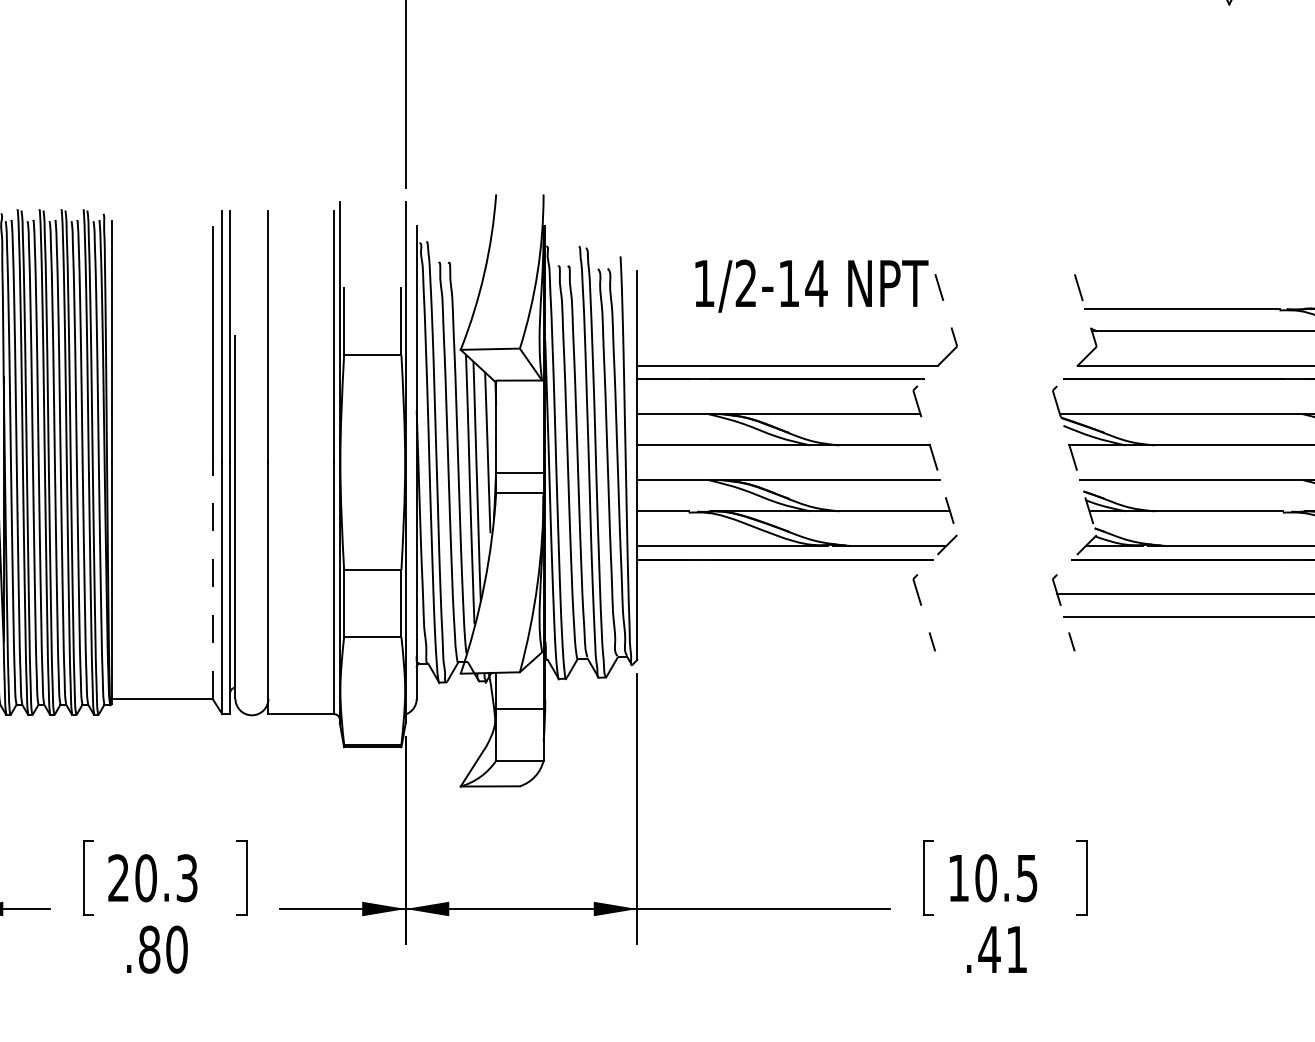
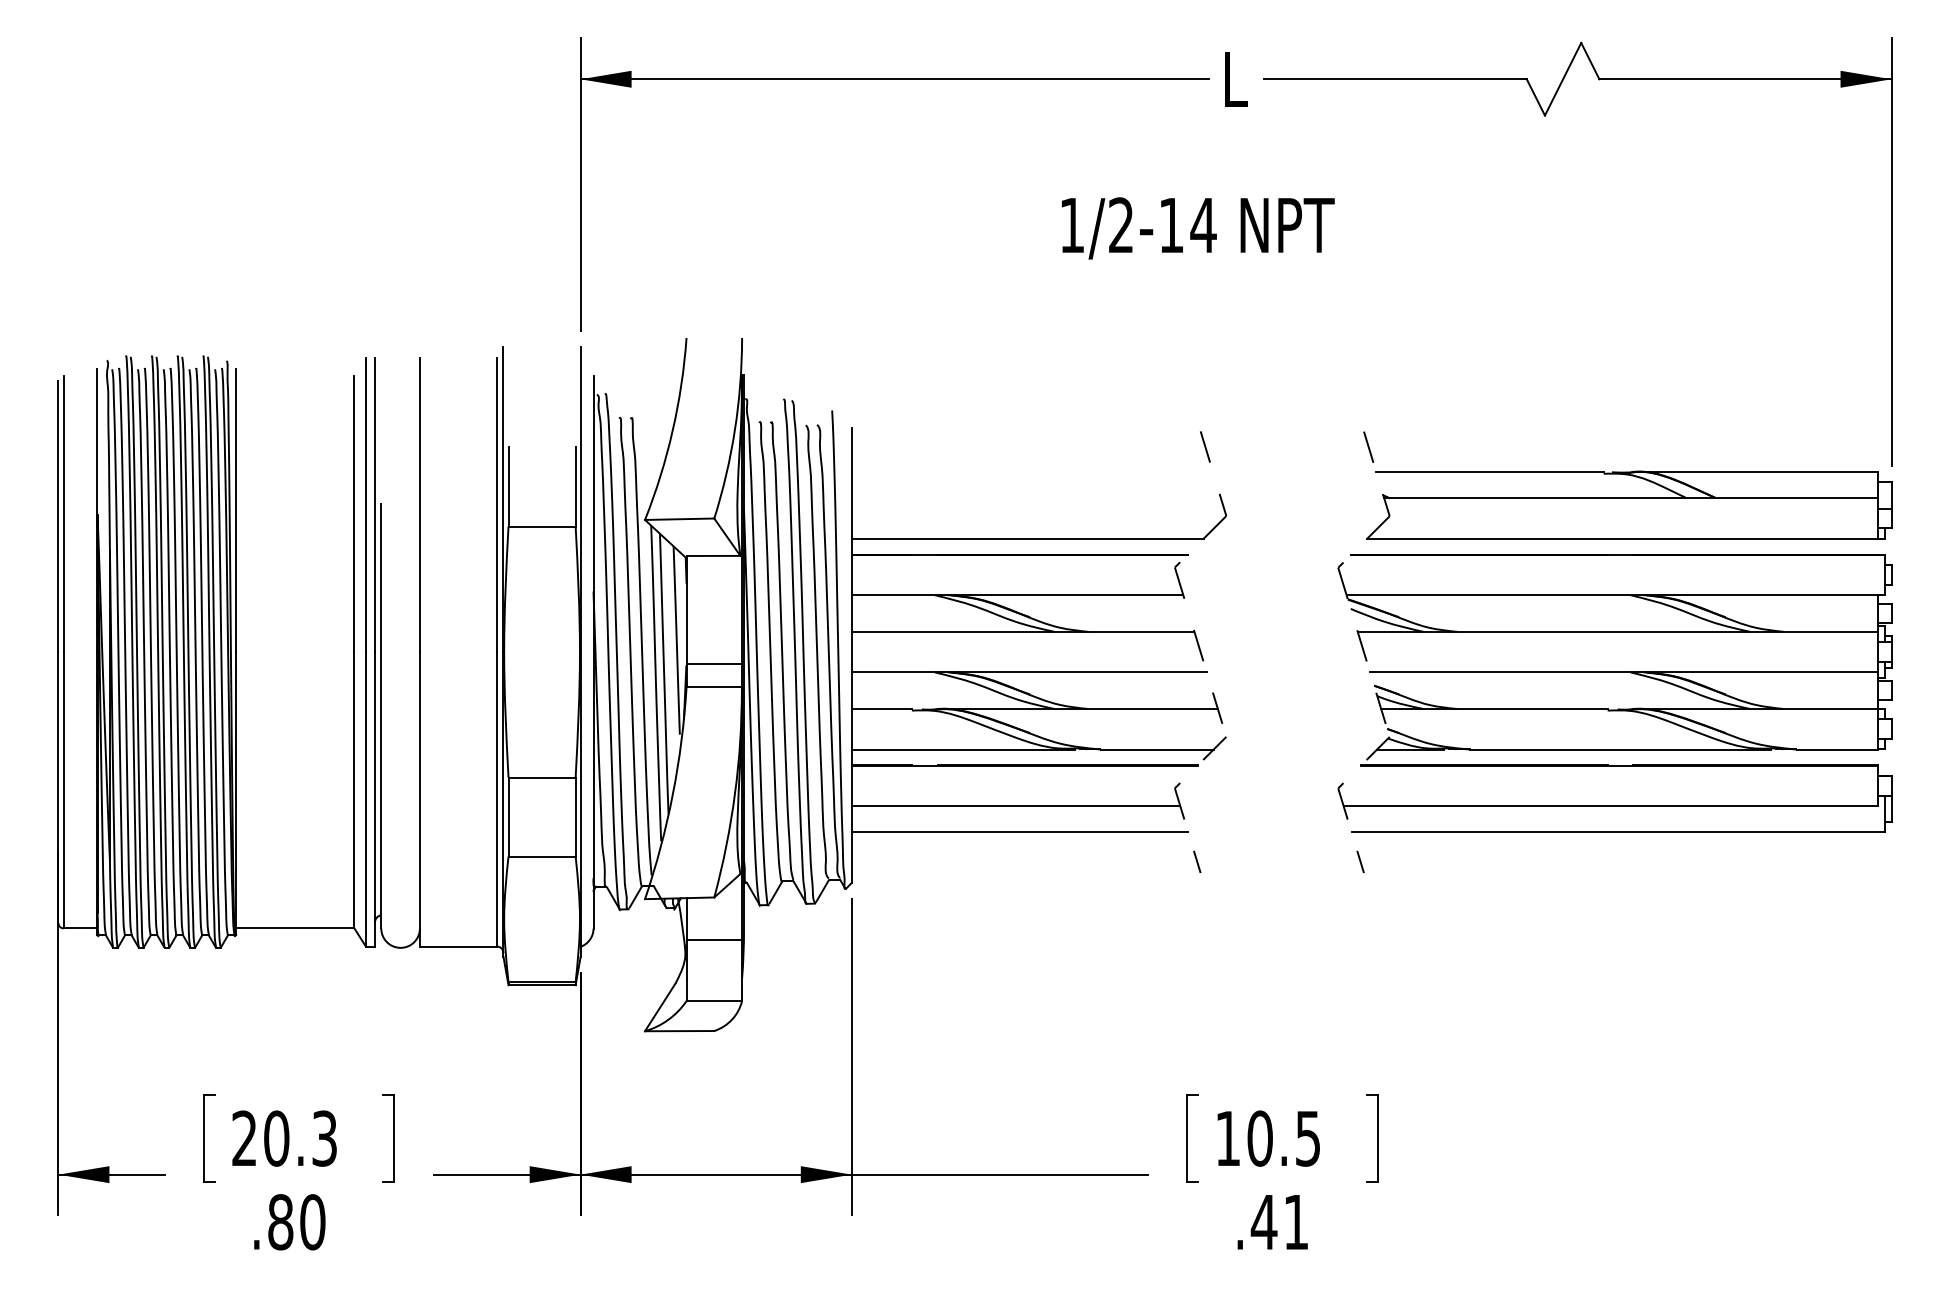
text: (812, 286) -> (1198, 228), moved
line: (212, 580) -> (354, 789), dashed -> solid
line: (777, 594) -> (1015, 806), added
line: (780, 616) -> (1019, 832), added

